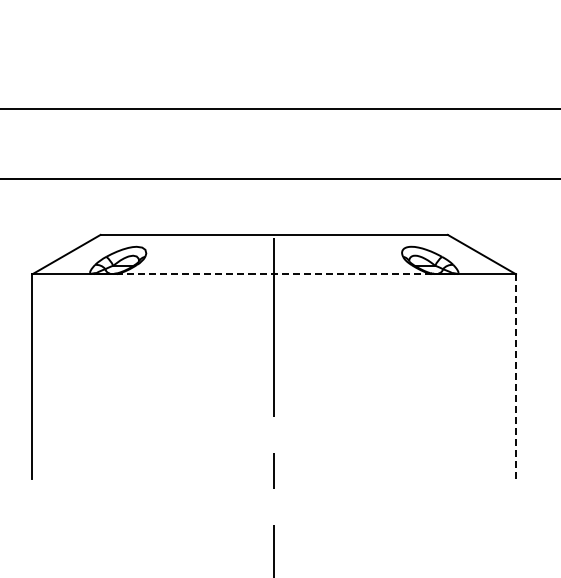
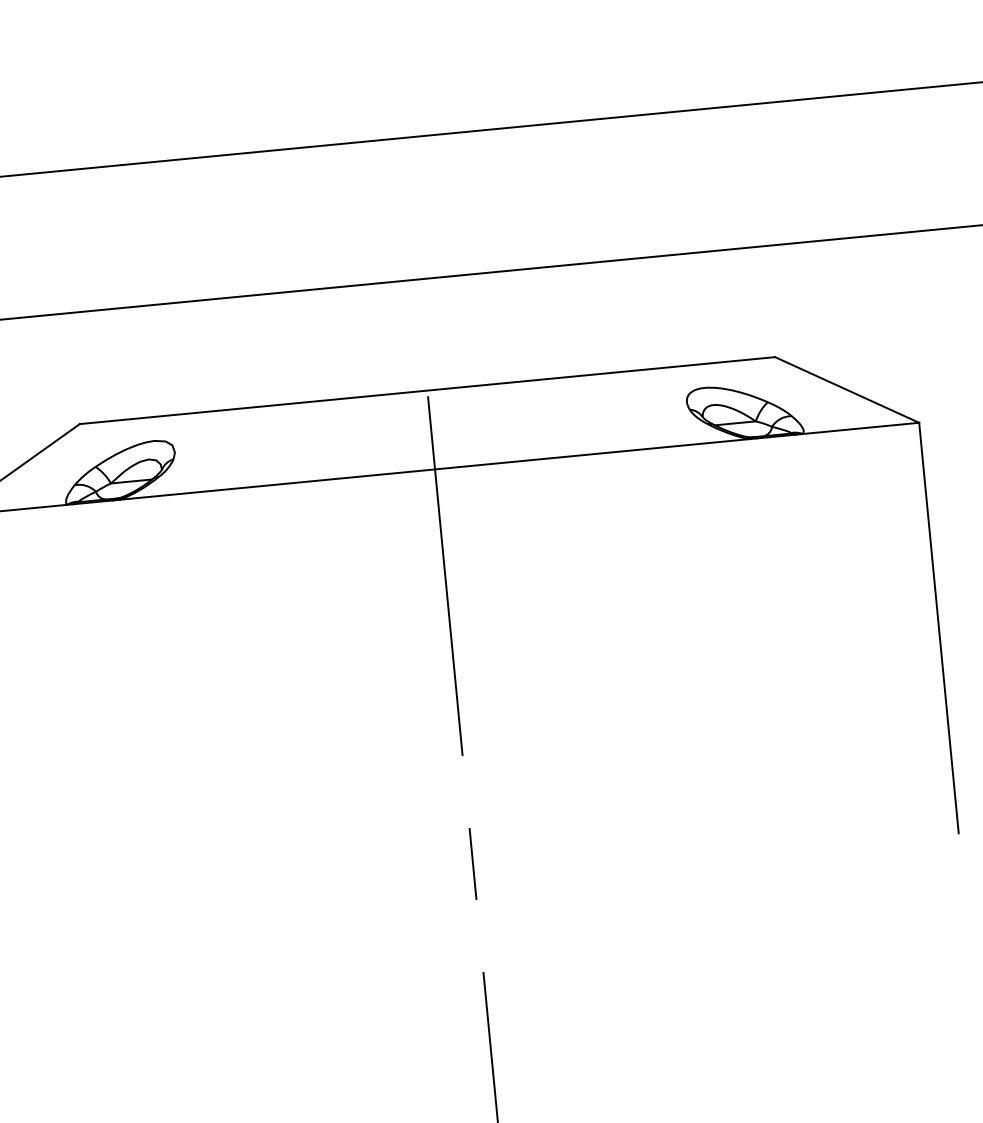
line: (273, 274) -> (433, 470), dashed -> solid
line: (516, 376) -> (939, 627), dashed -> solid

